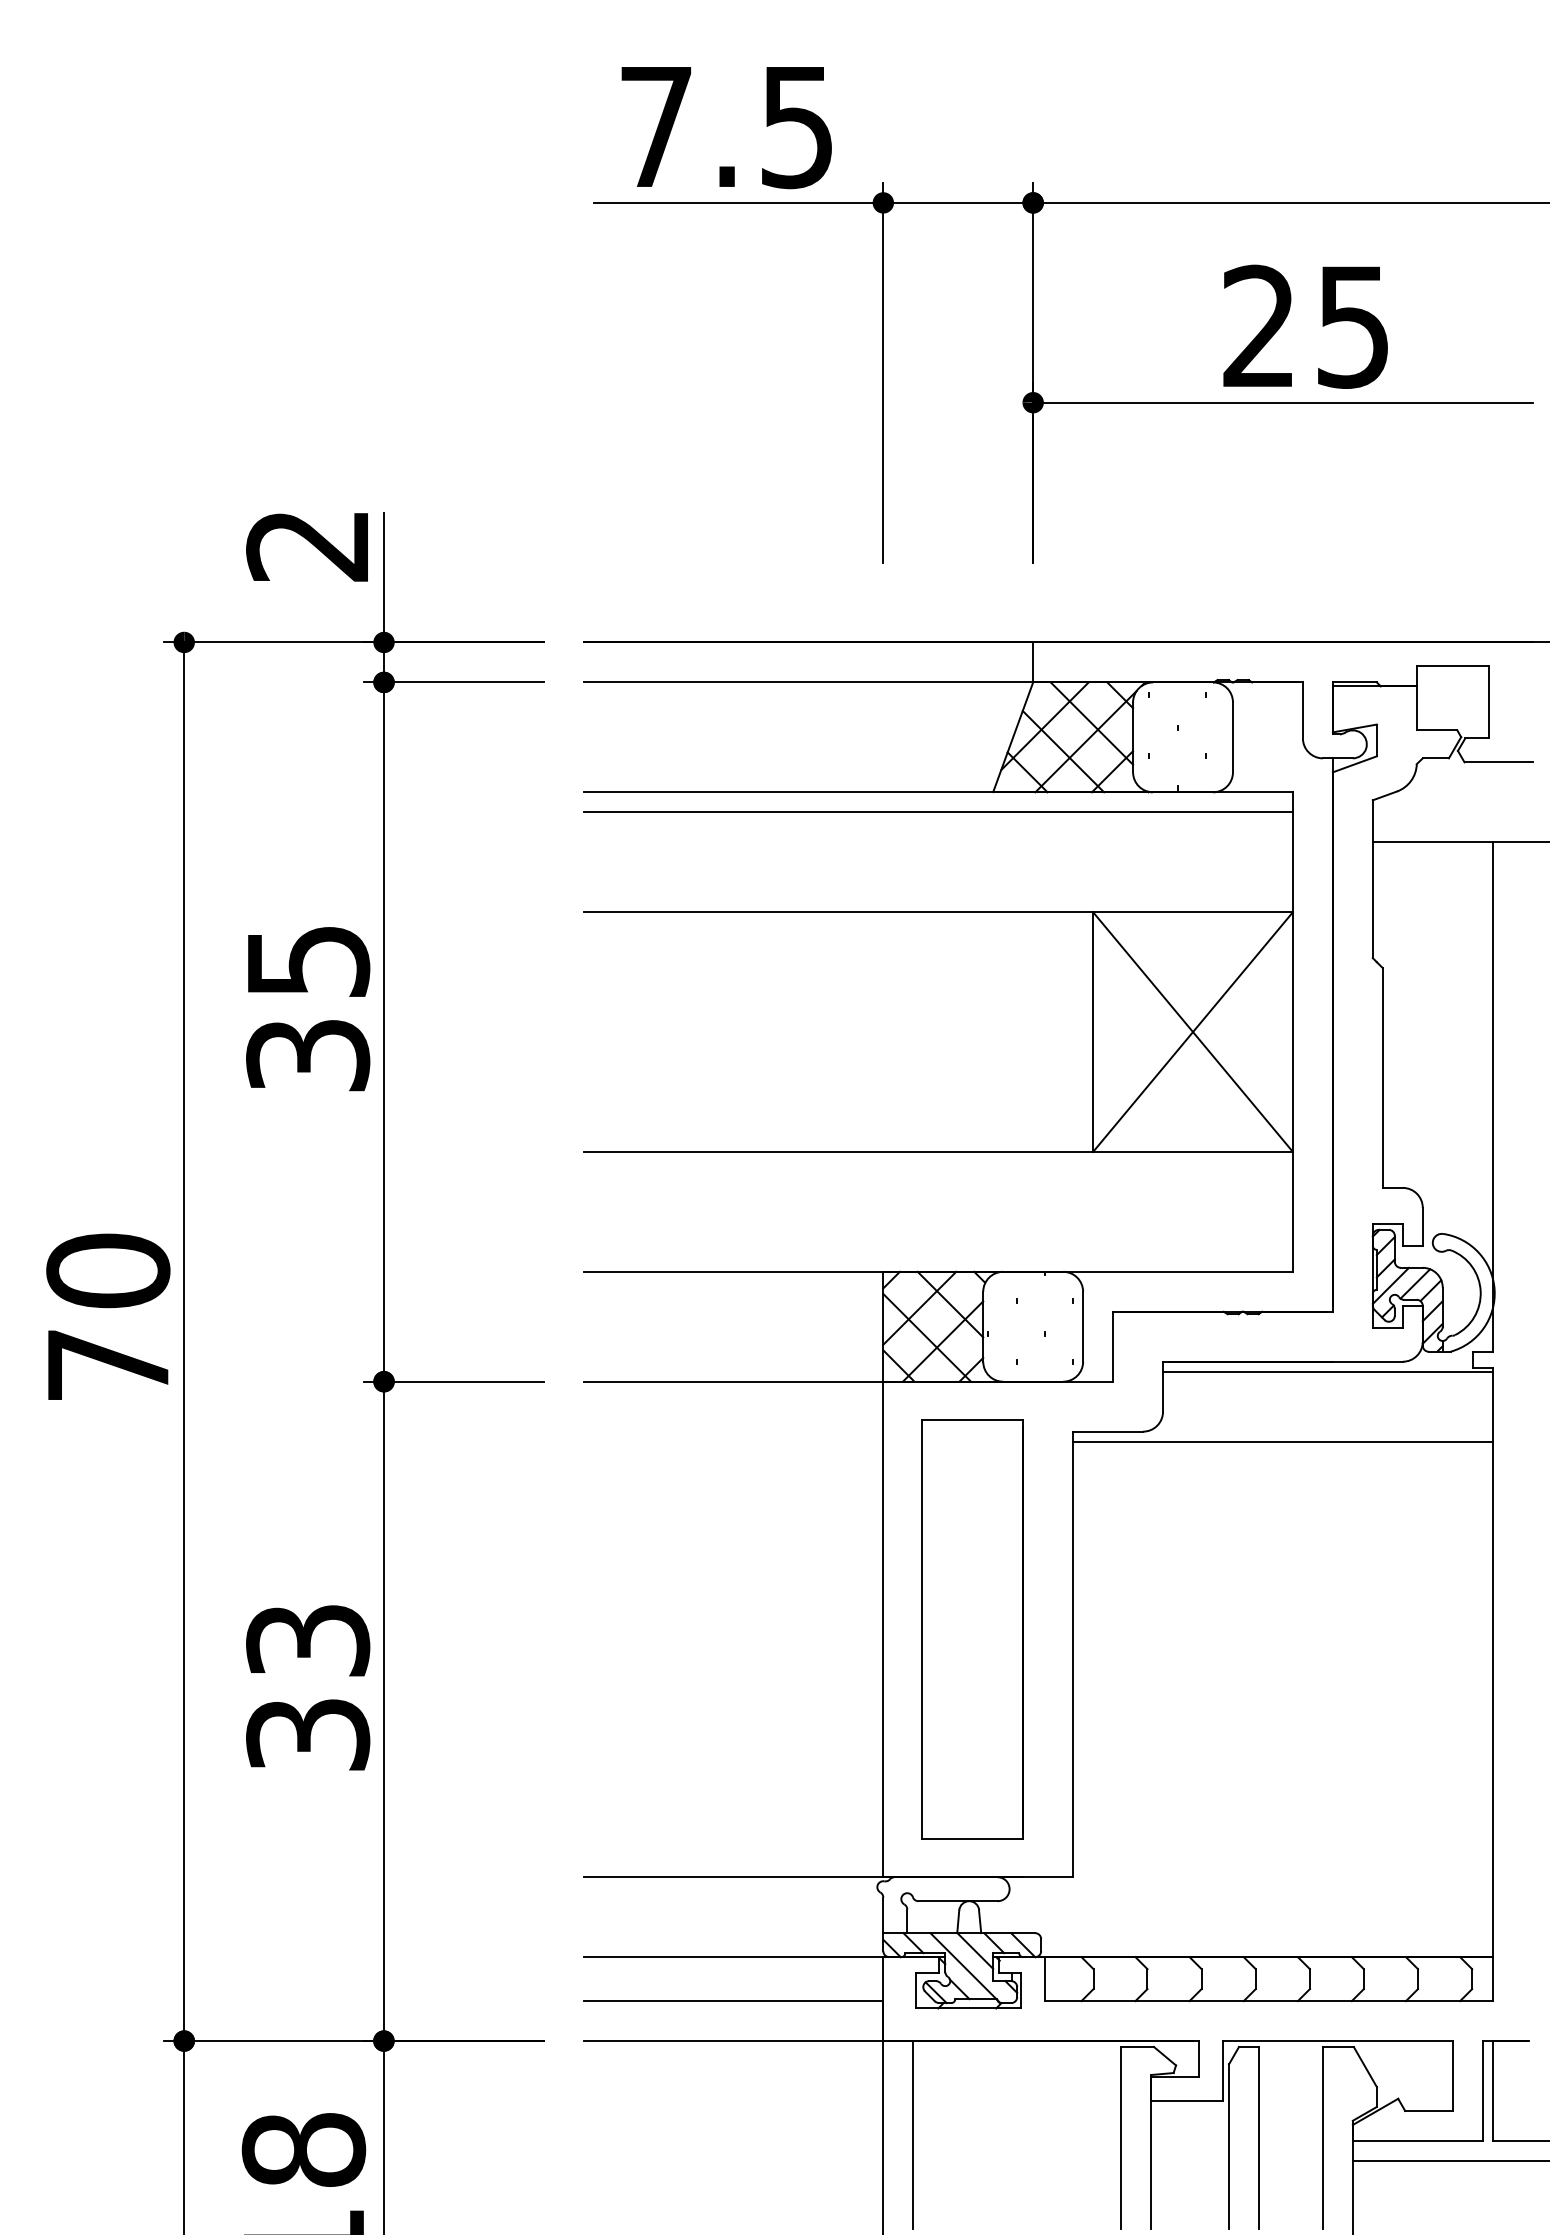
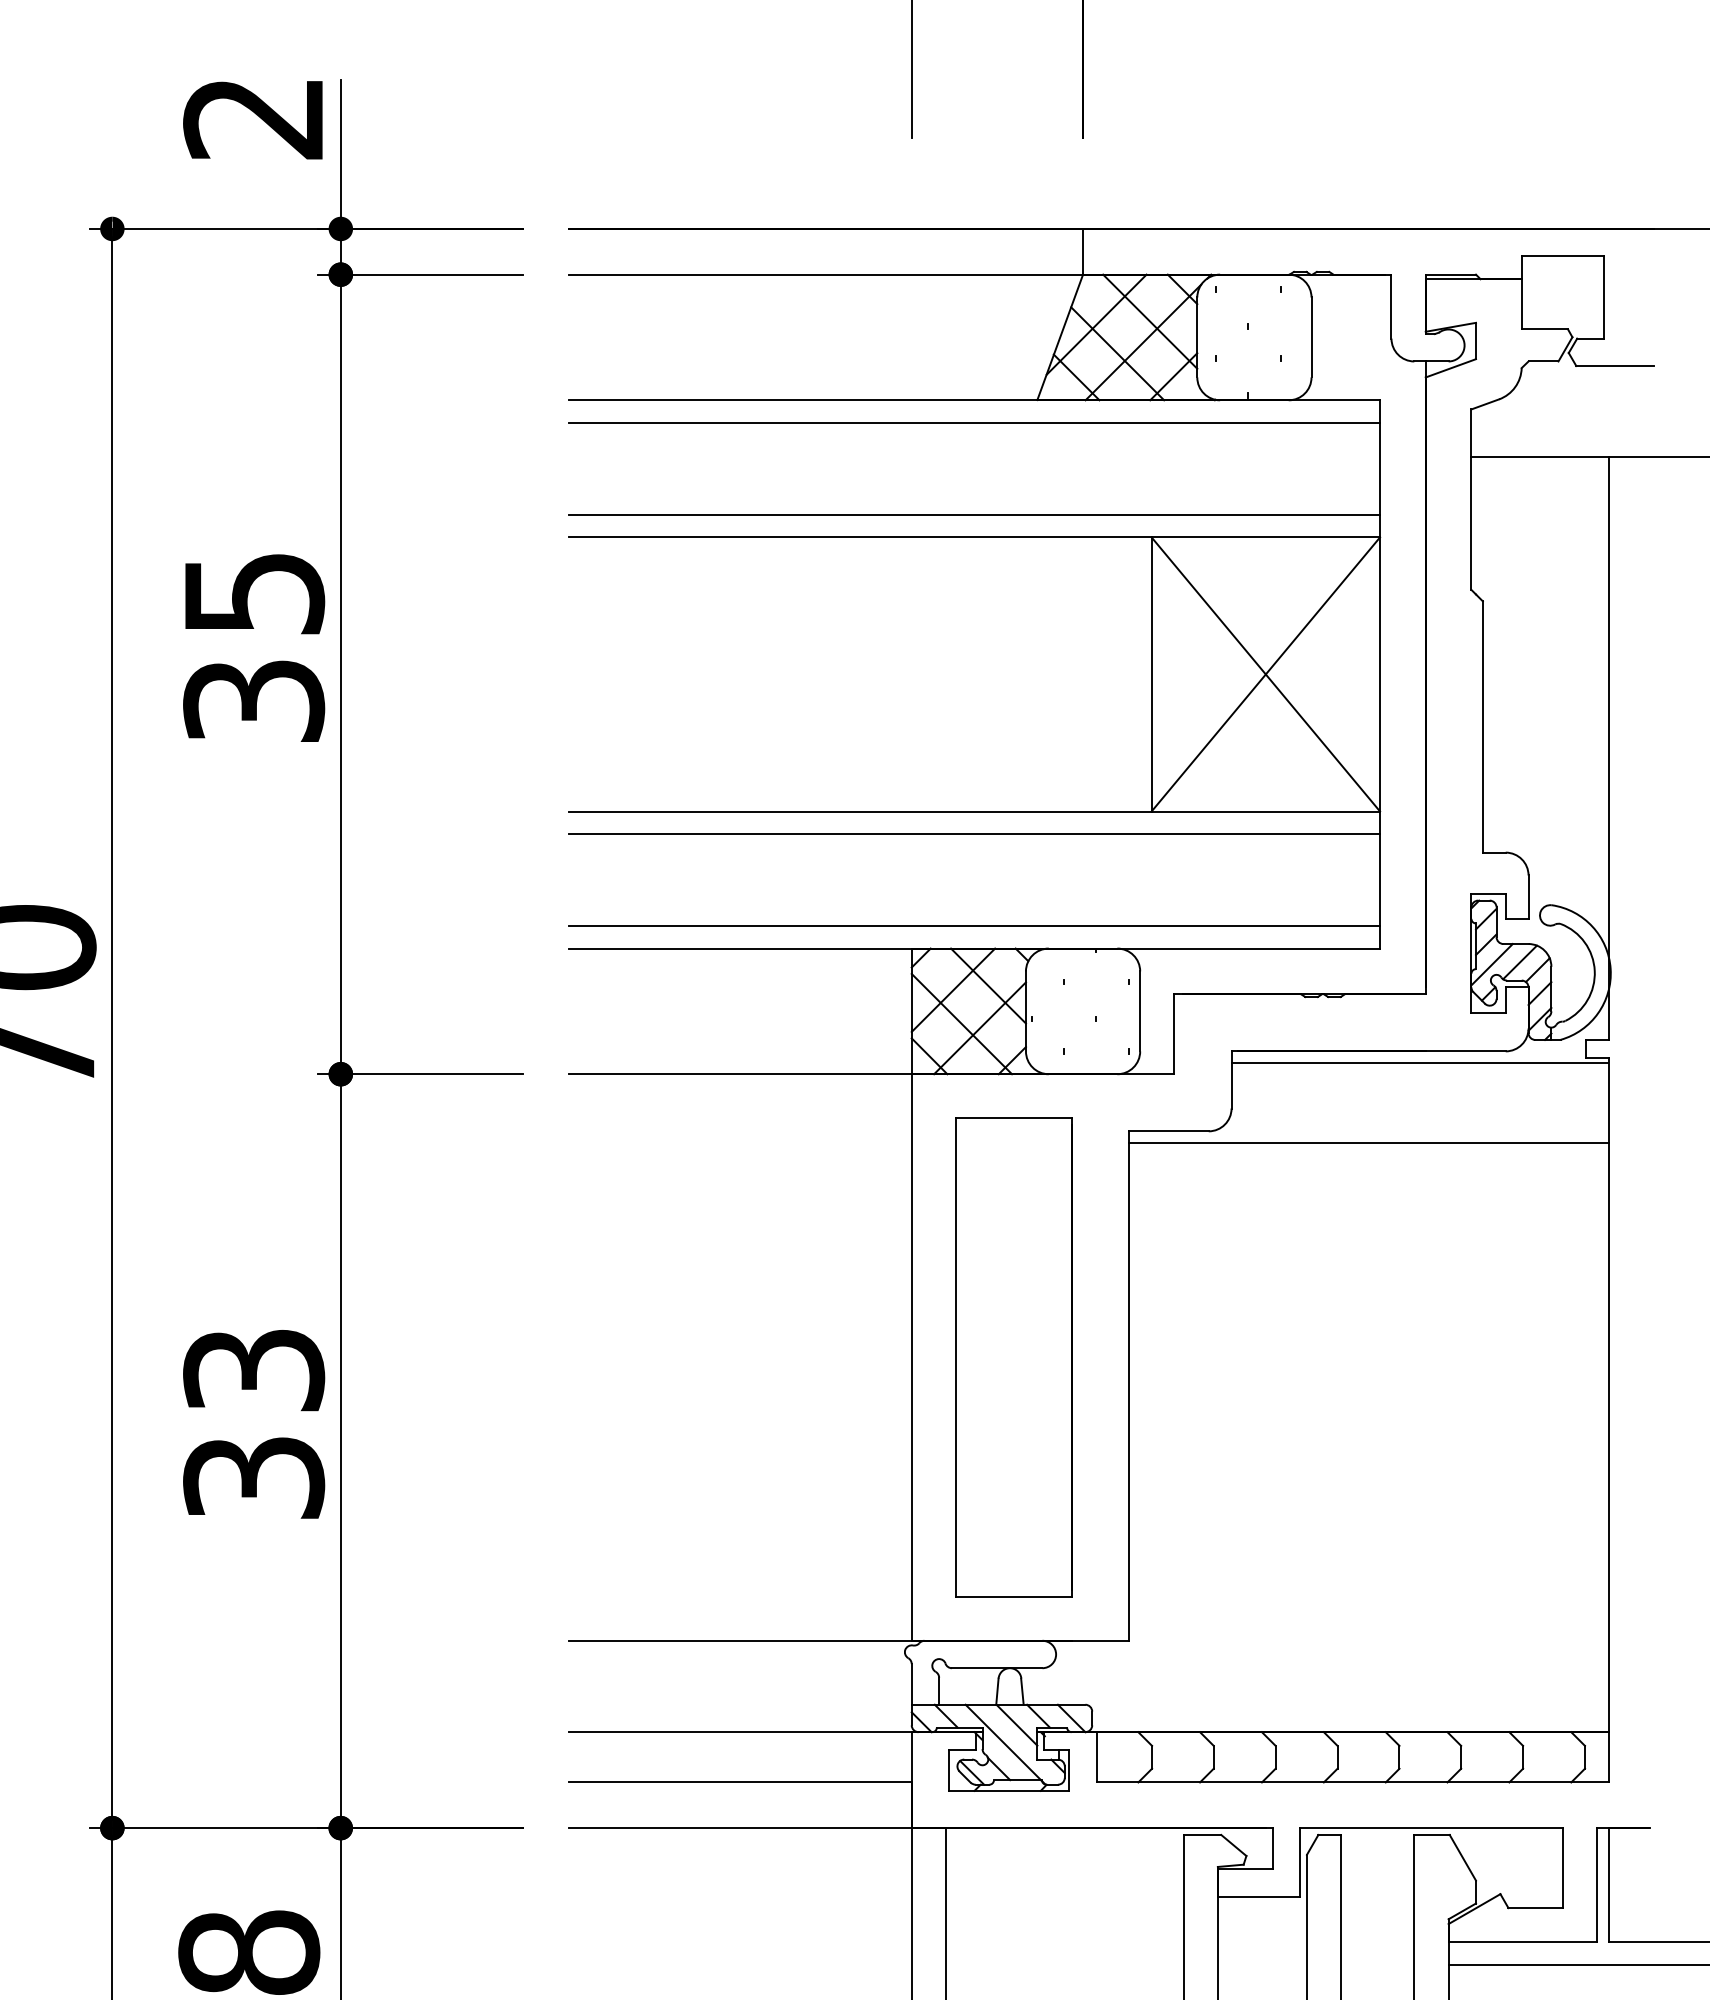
line: (937, 892) -> (973, 514), added
line: (937, 1171) -> (973, 833), added
line: (937, 1251) -> (973, 925), added

